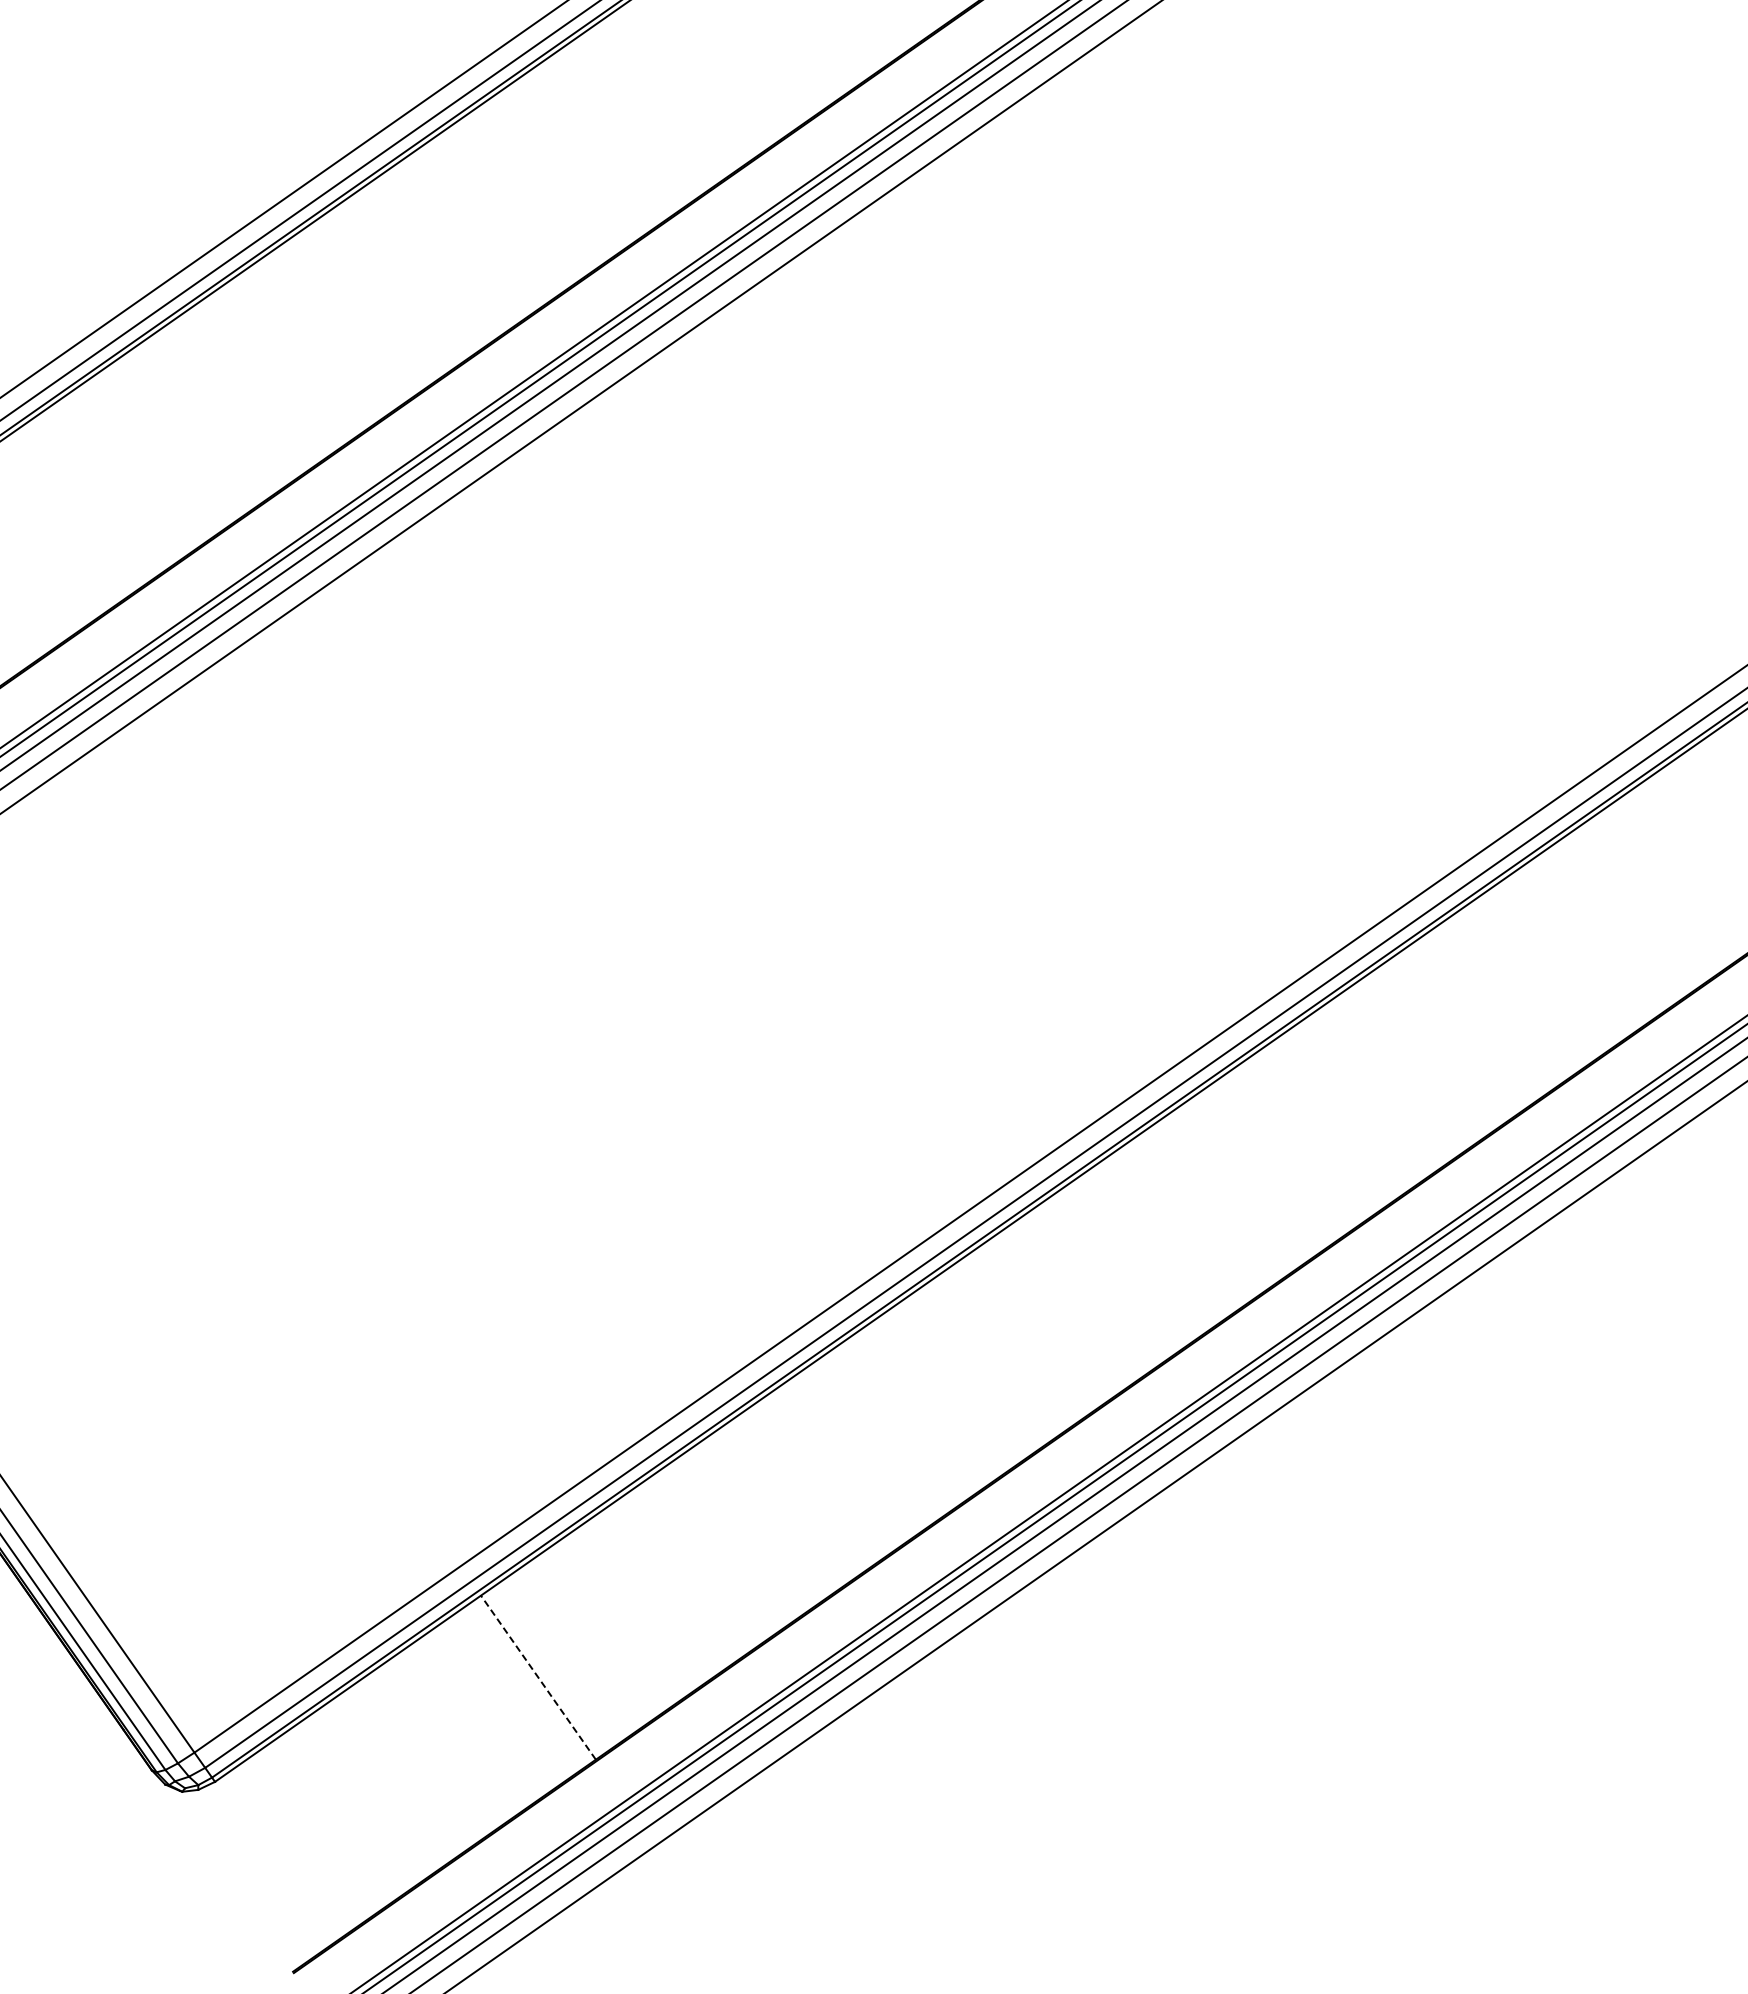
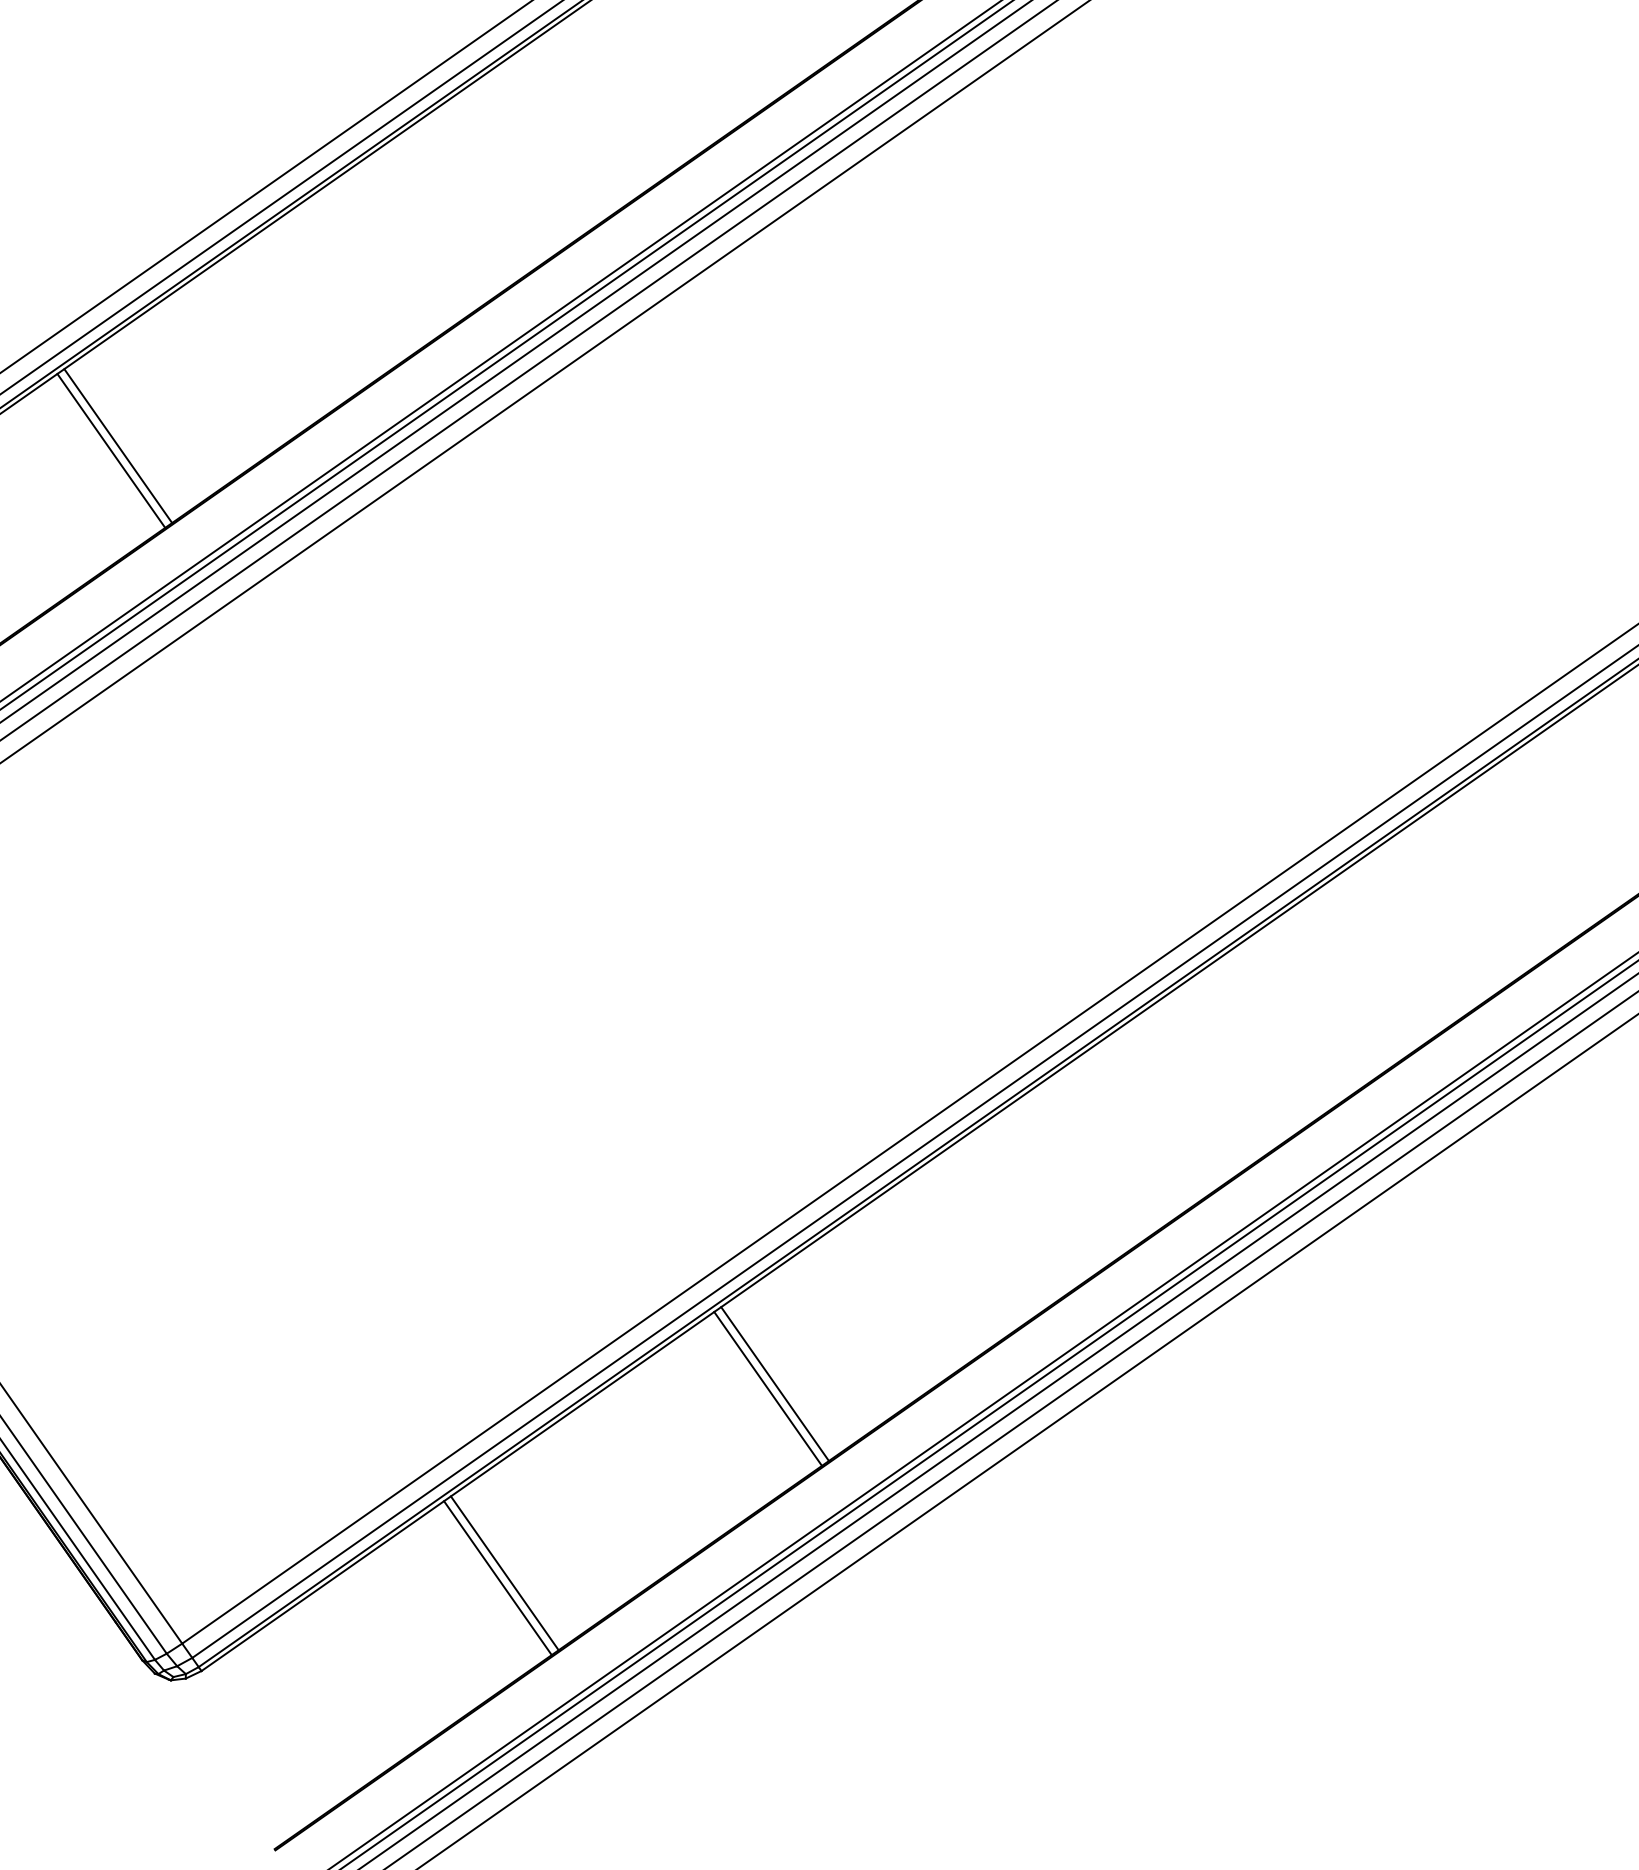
line: (125, 475) -> (117, 445), added
line: (118, 480) -> (110, 450), added
line: (826, 1475) -> (774, 1383), added
line: (818, 1480) -> (767, 1388), added
line: (538, 1677) -> (504, 1573), dashed -> solid
line: (530, 1682) -> (497, 1577), added

